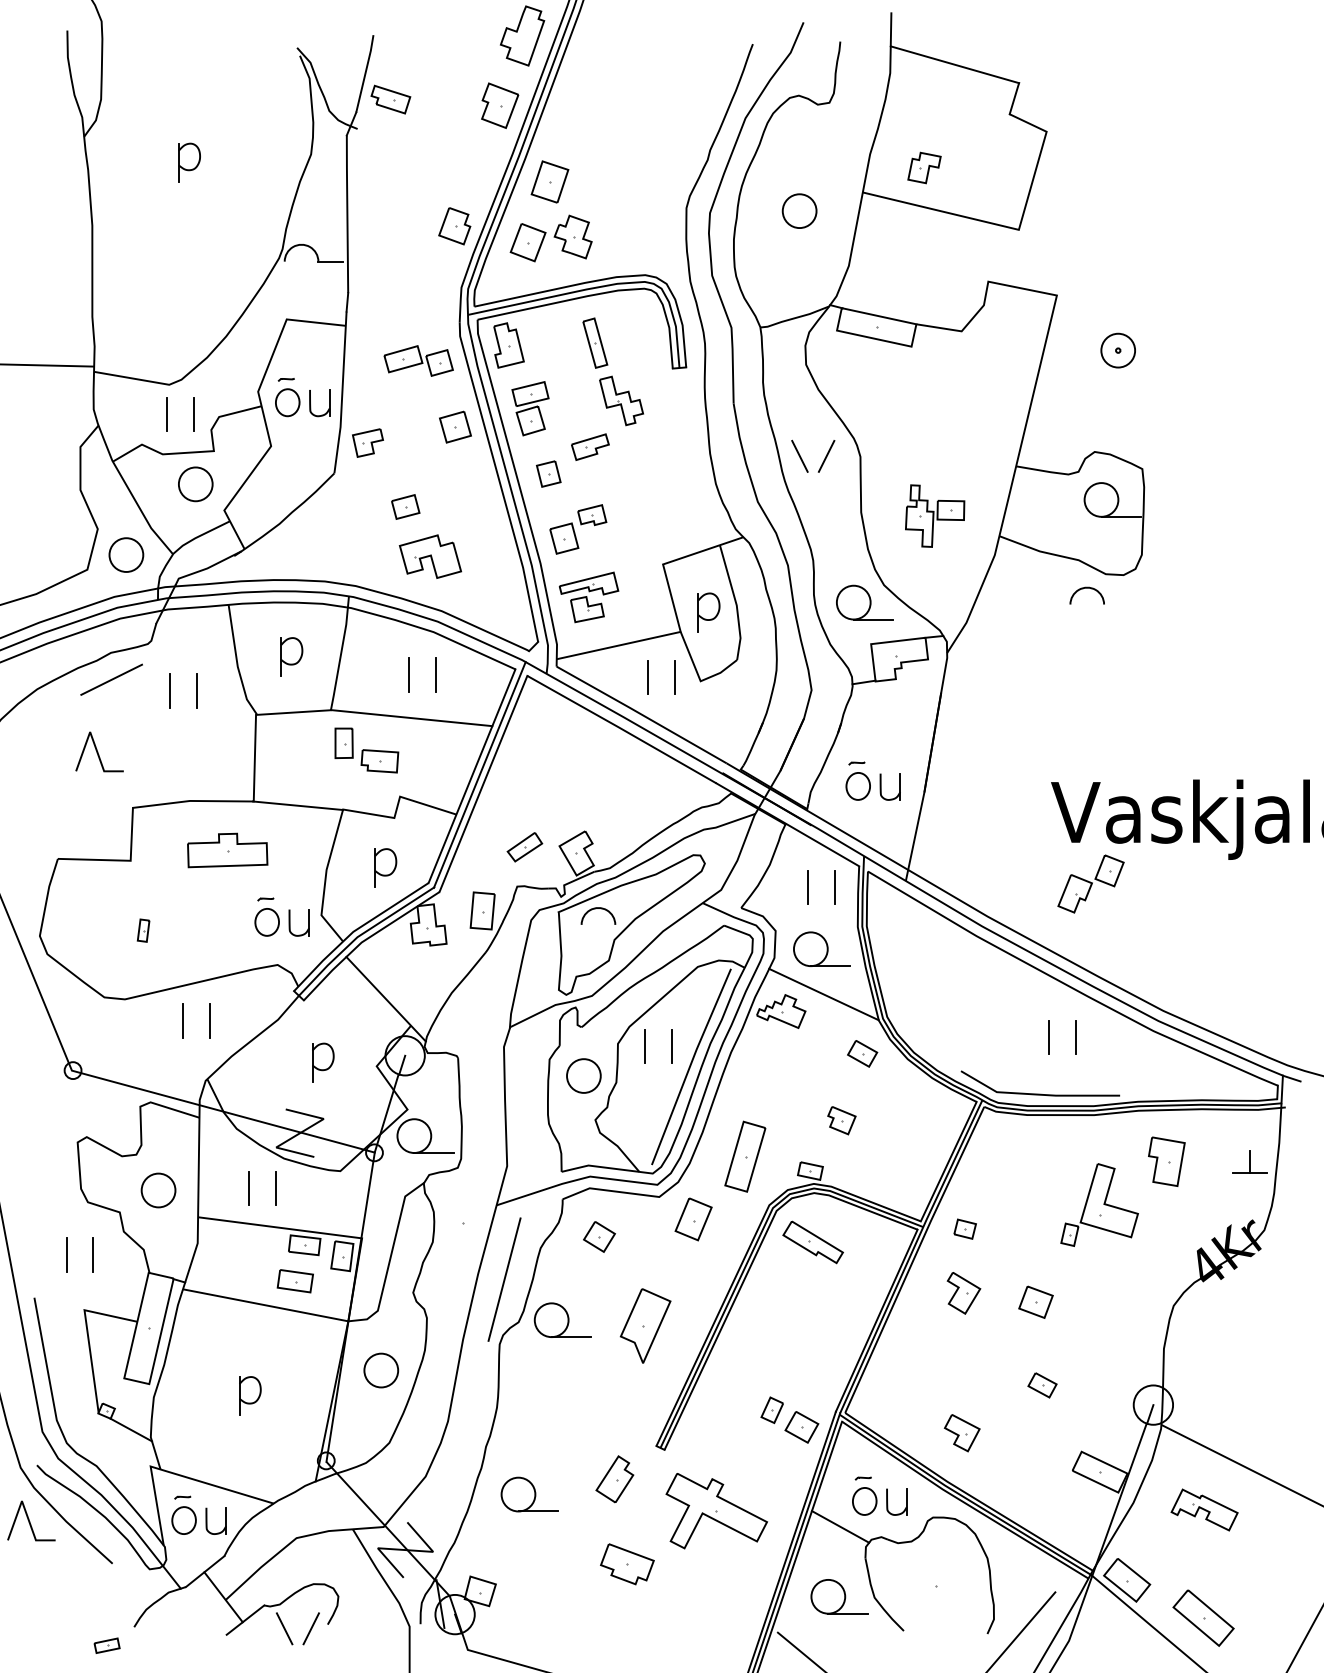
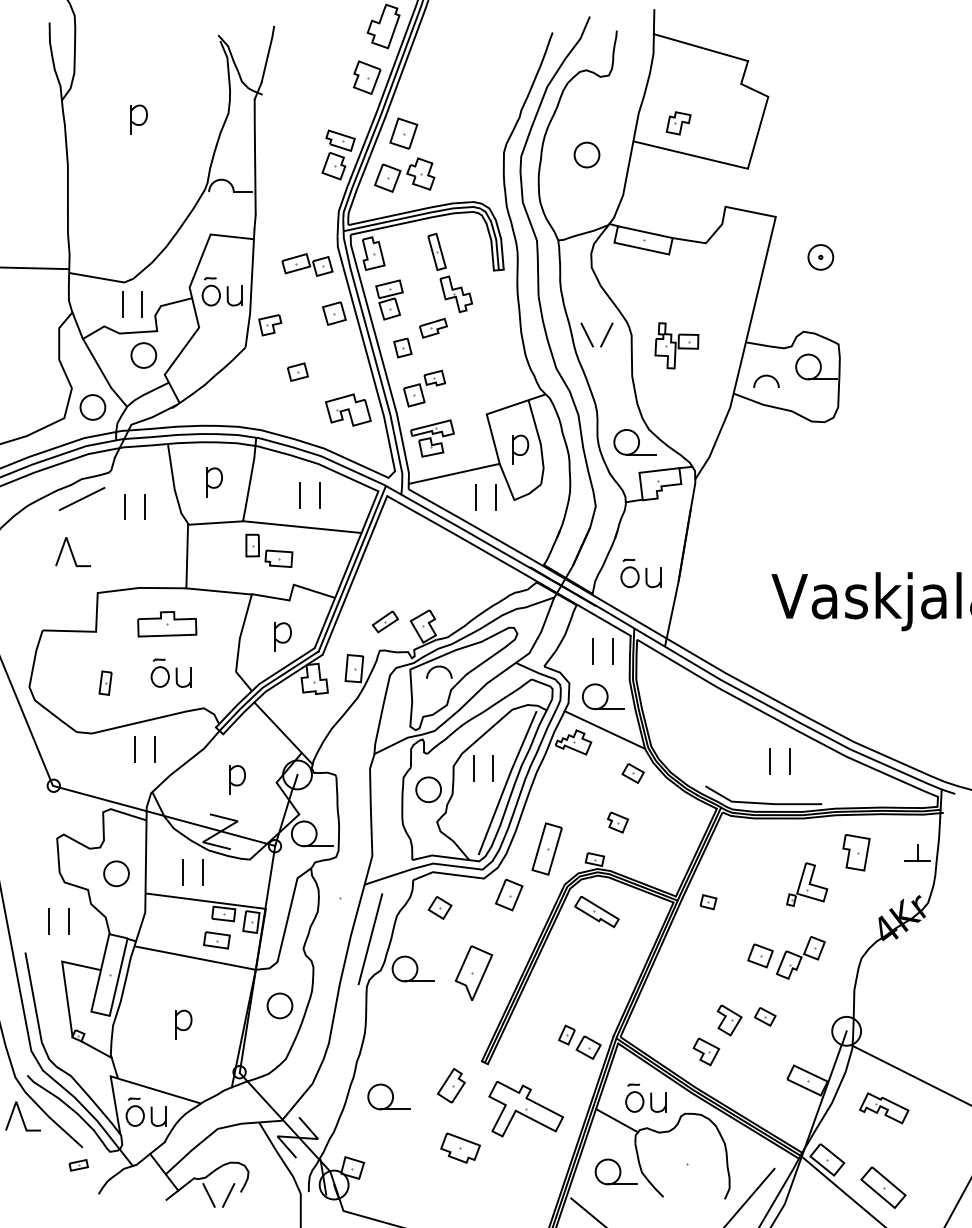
part: (390, 99) -> (340, 140), moved
part: (935, 515) -> (677, 345), moved
part: (430, 556) -> (348, 409), moved
part: (1083, 589) -> (763, 376), moved
part: (1090, 883) -> (800, 957), moved
part: (281, 916) -> (170, 672), moved
part: (143, 930) -> (105, 682), size x1.43
part: (1099, 1205) -> (807, 884), size x0.71
part: (963, 1293) -> (729, 1020), moved
part: (106, 1645) -> (78, 1165), moved

